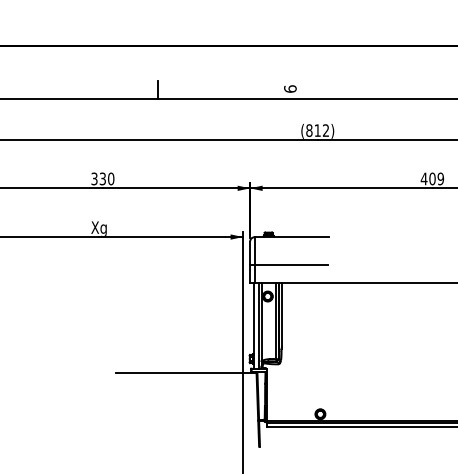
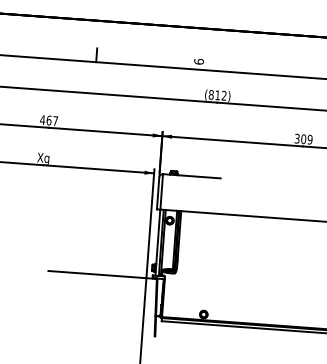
text: (102, 178) -> (48, 120), 330 -> 467
text: (423, 178) -> (296, 138), 409 -> 309
line: (289, 265) -> (188, 197), removed

